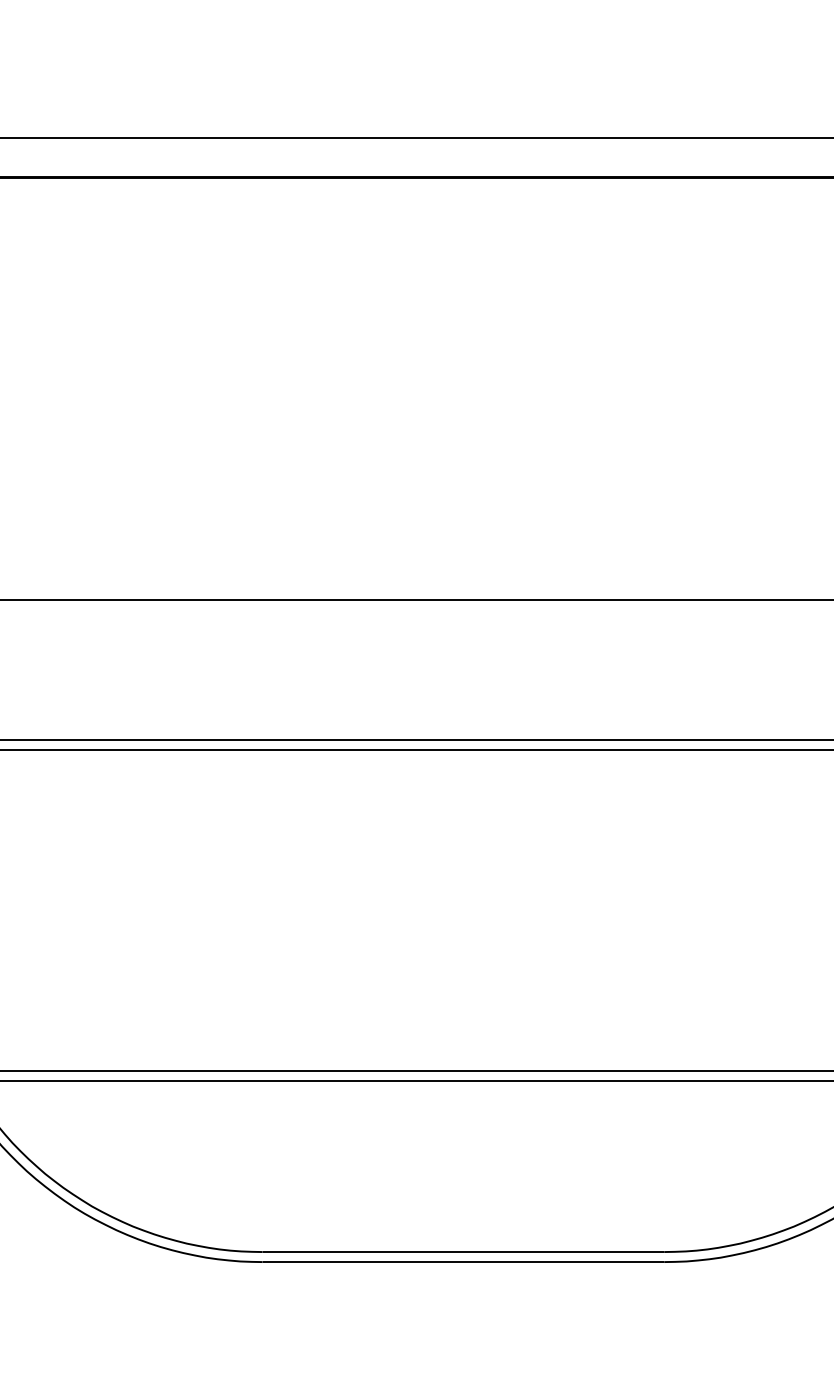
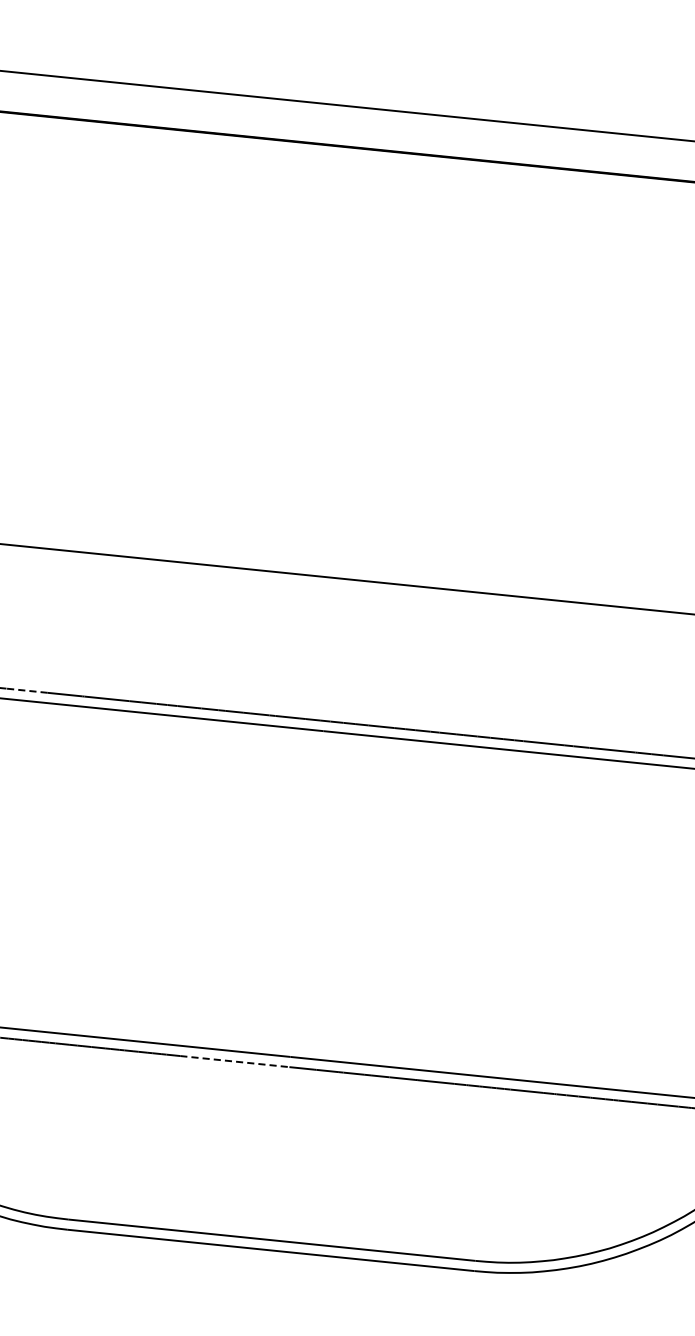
line: (169, 740) -> (26, 691), solid -> dashed
line: (409, 1081) -> (234, 1061), solid -> dashed

